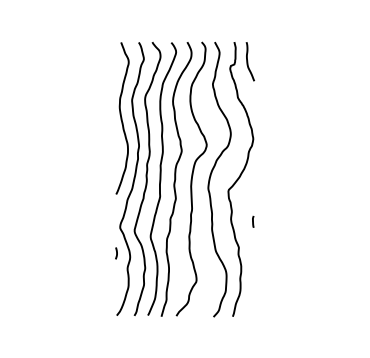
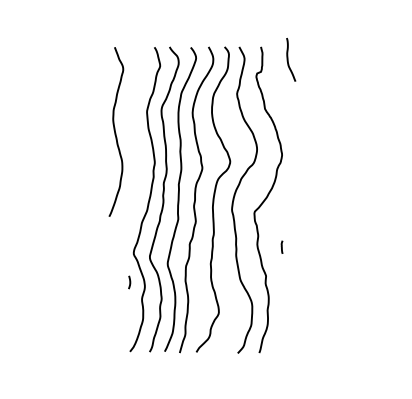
curve: (248, 61) -> (289, 59), moved
curve: (122, 118) -> (116, 132), moved

